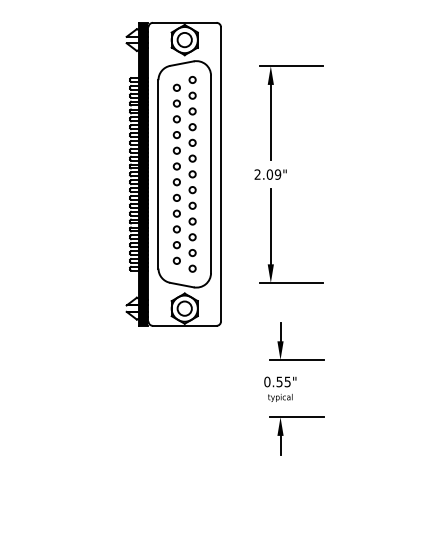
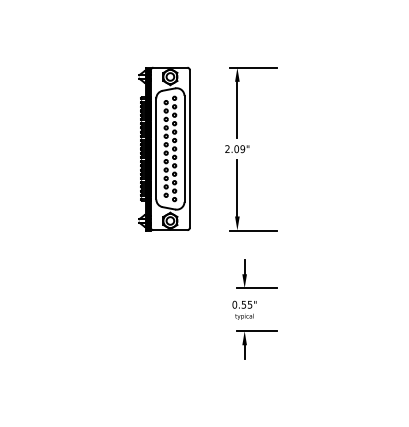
part: (173, 173) -> (164, 148), size x0.71

